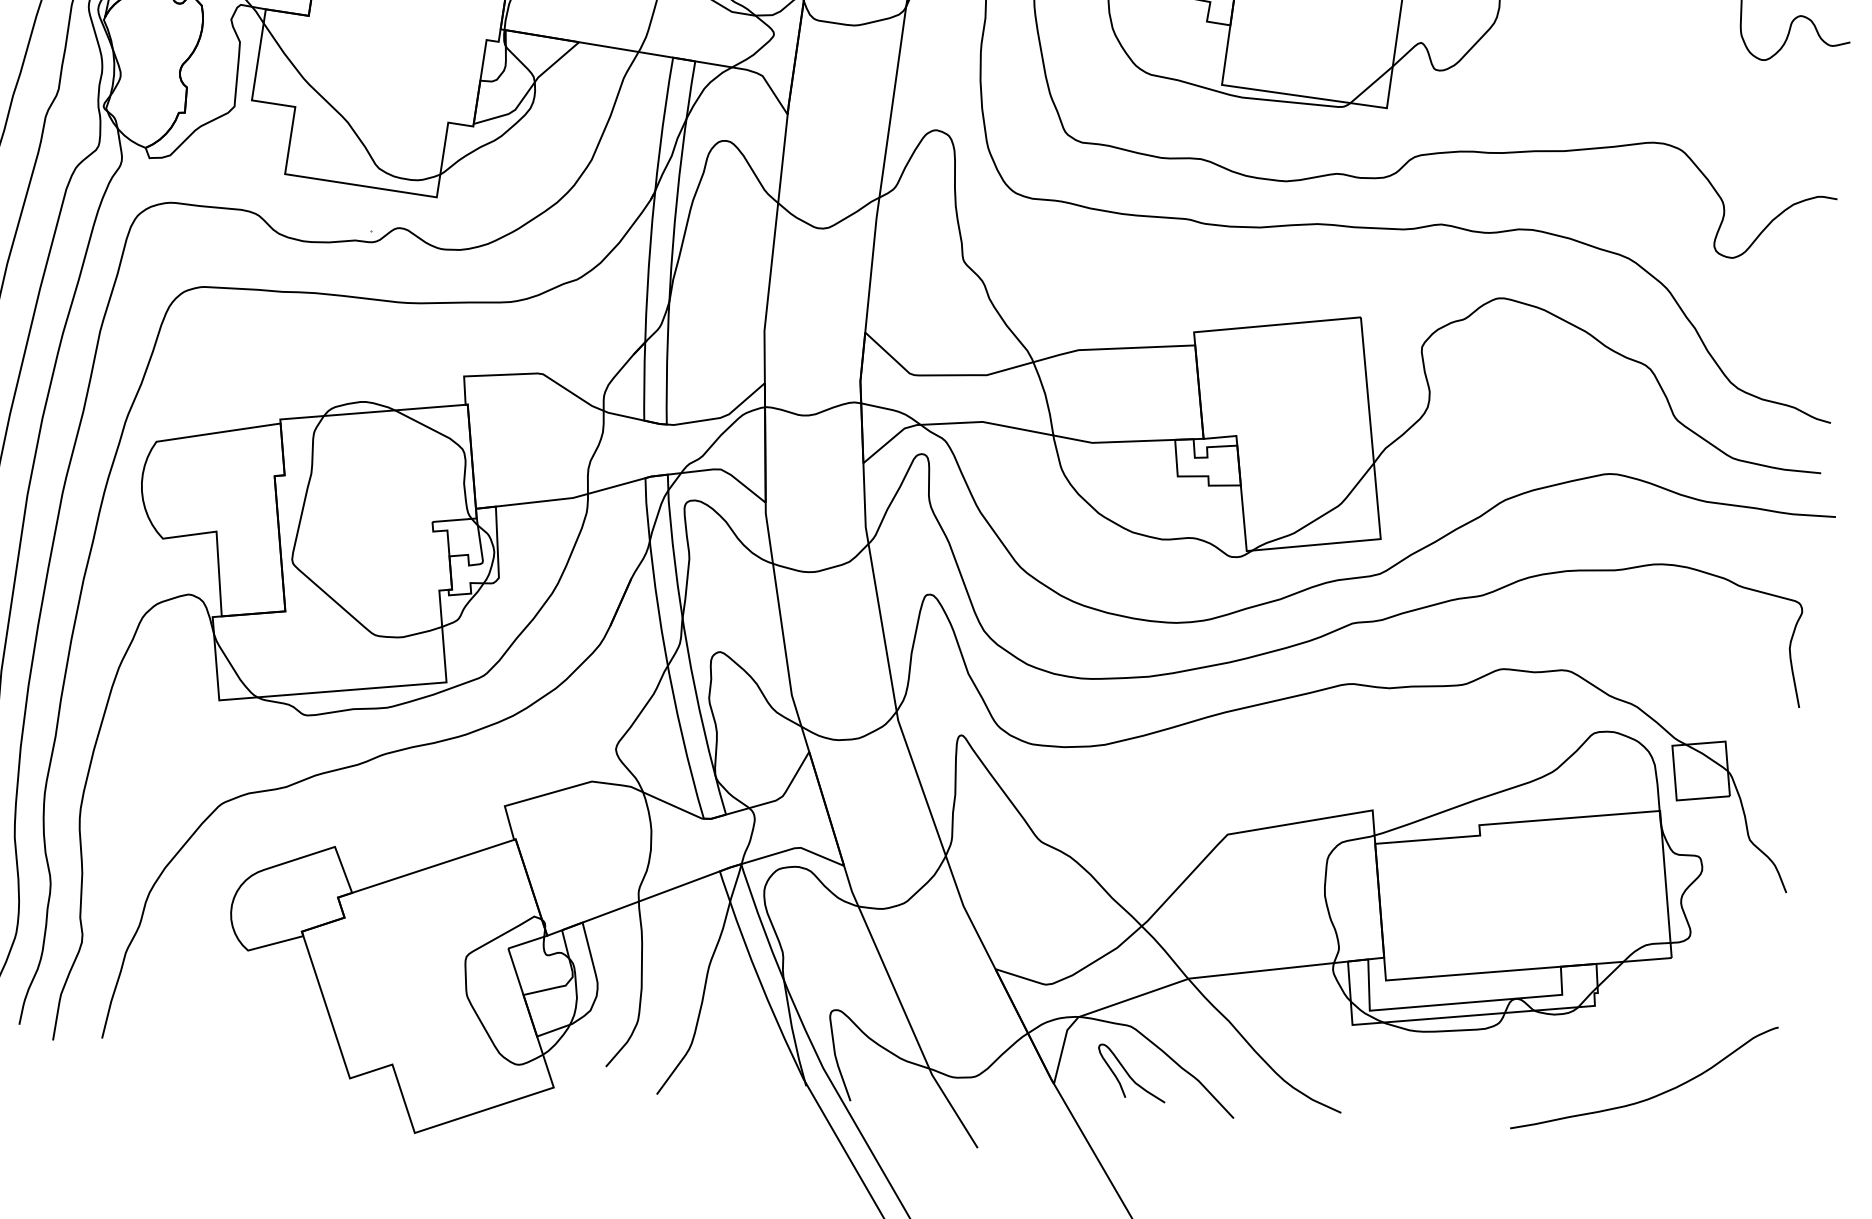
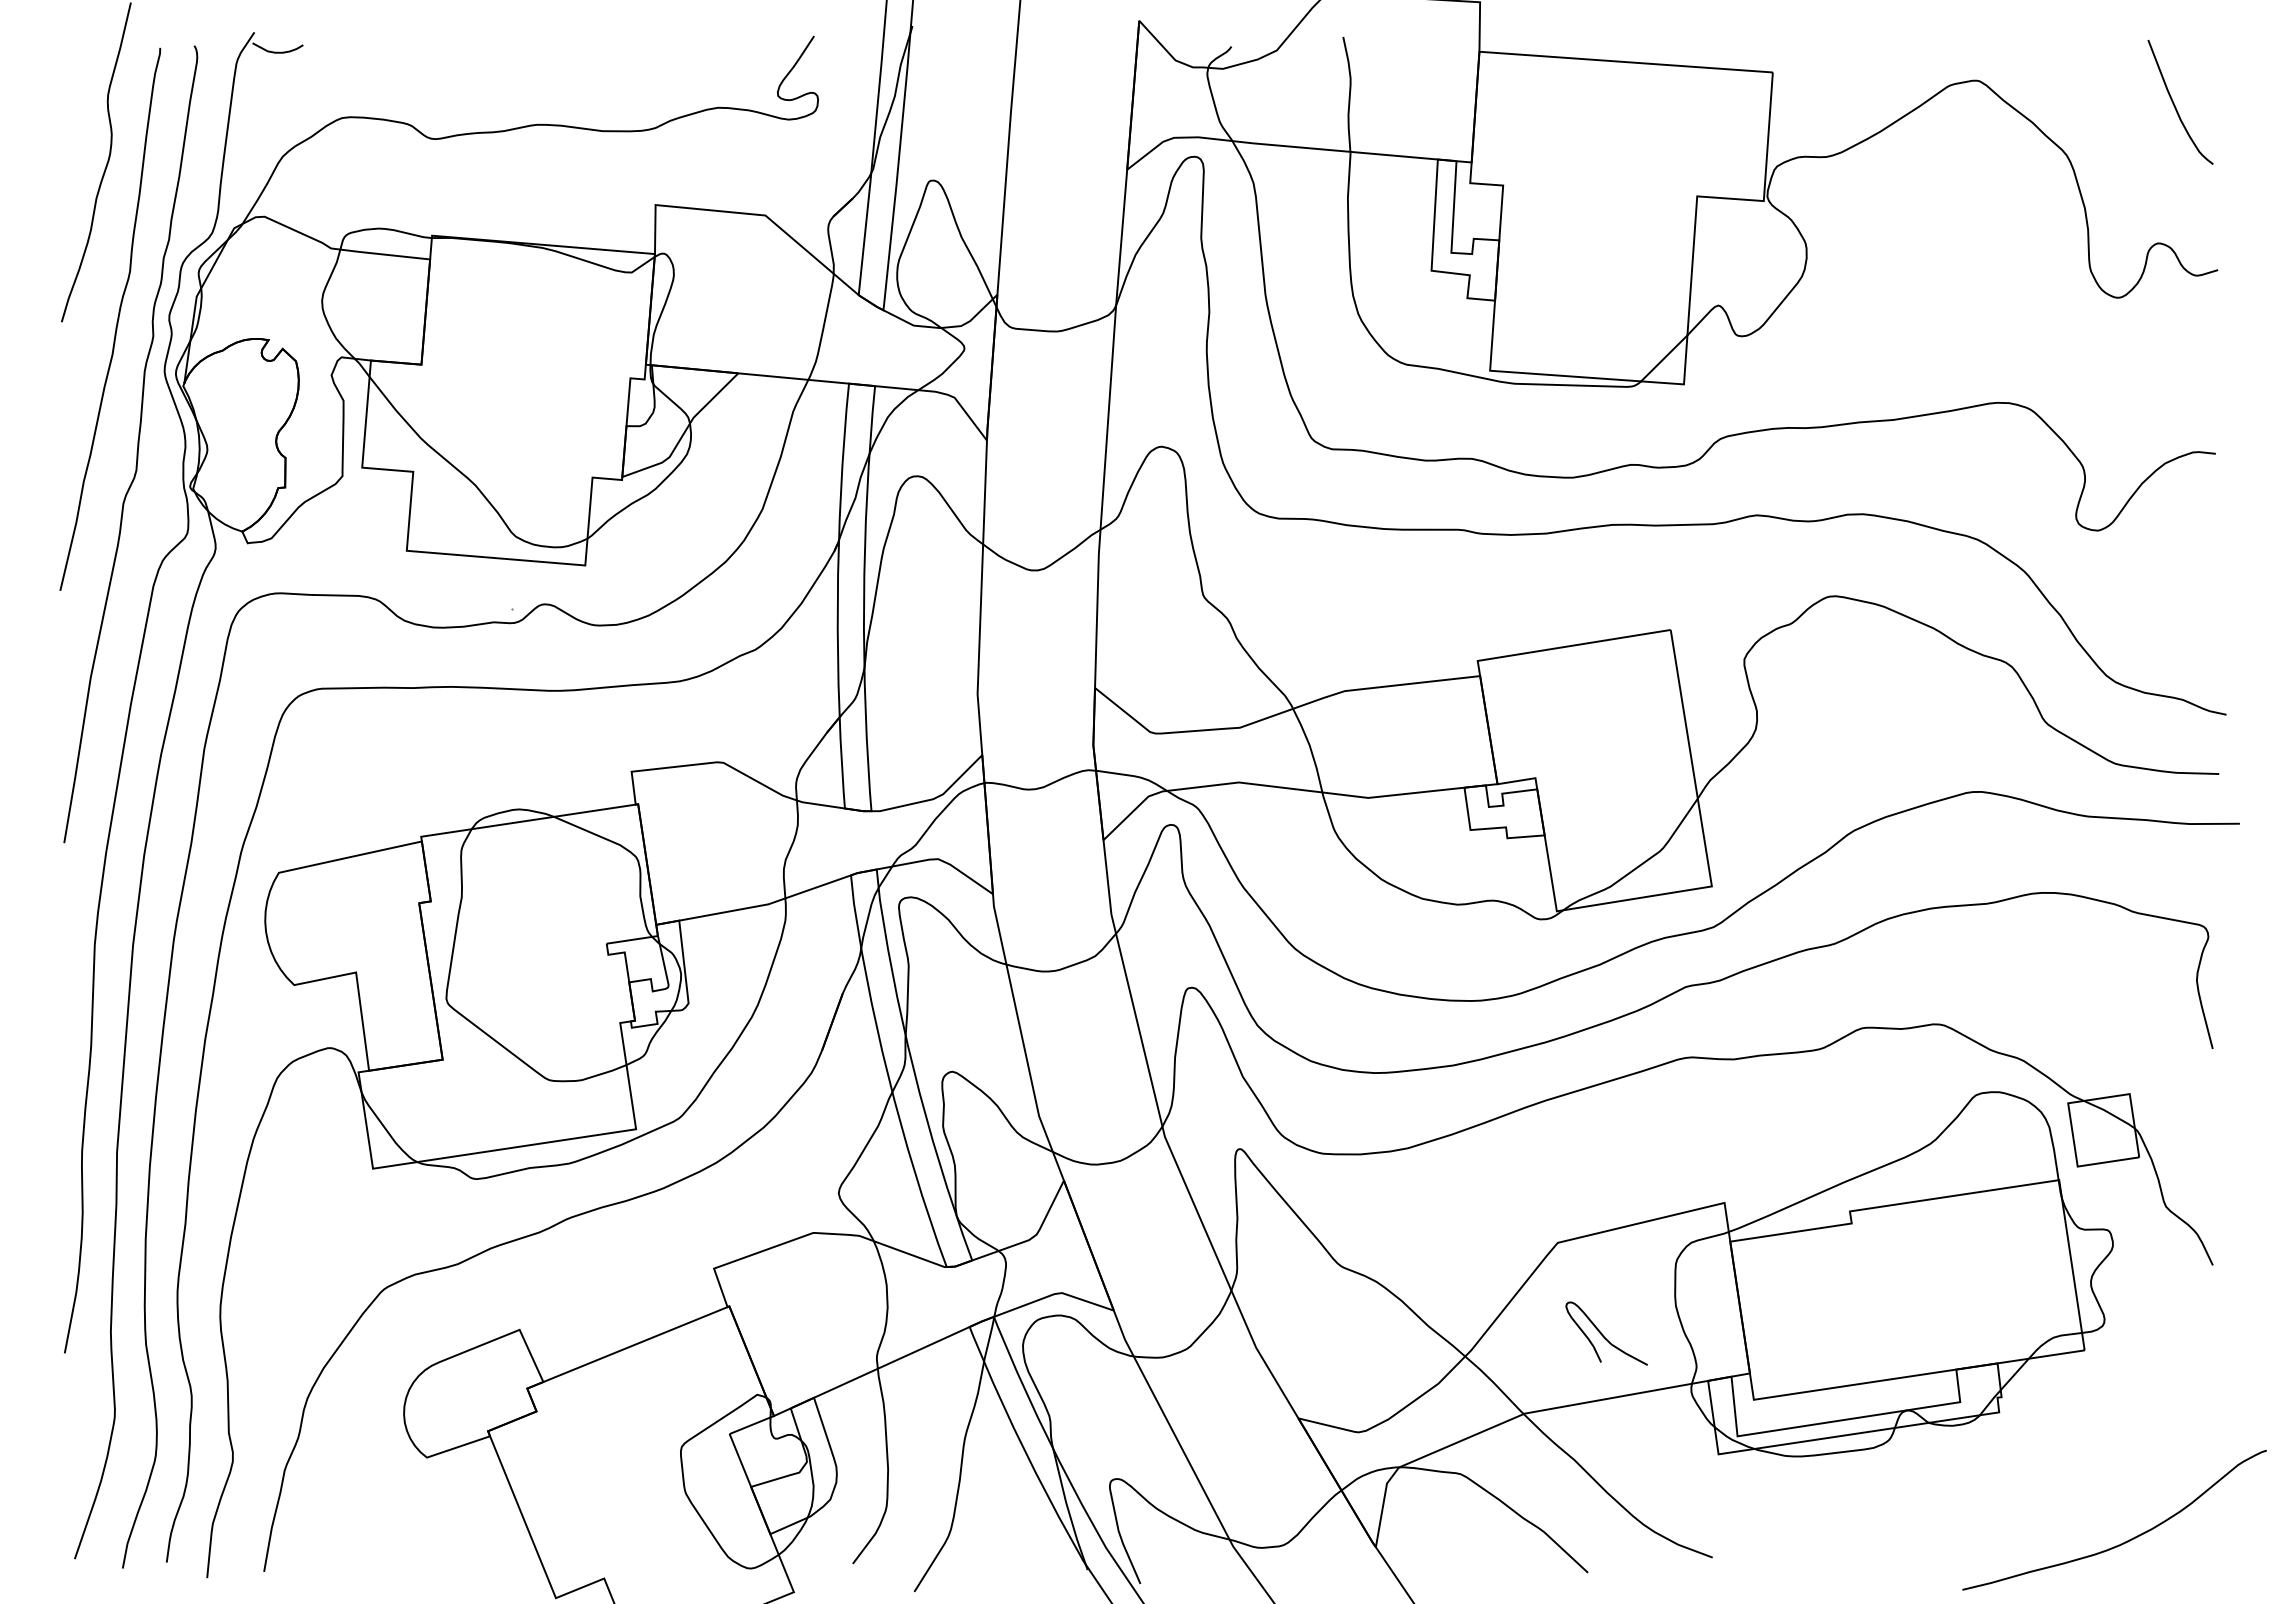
curve: (1129, 1073) -> (1603, 1334), moved
curve: (1652, 1096) -> (2125, 1541), moved

